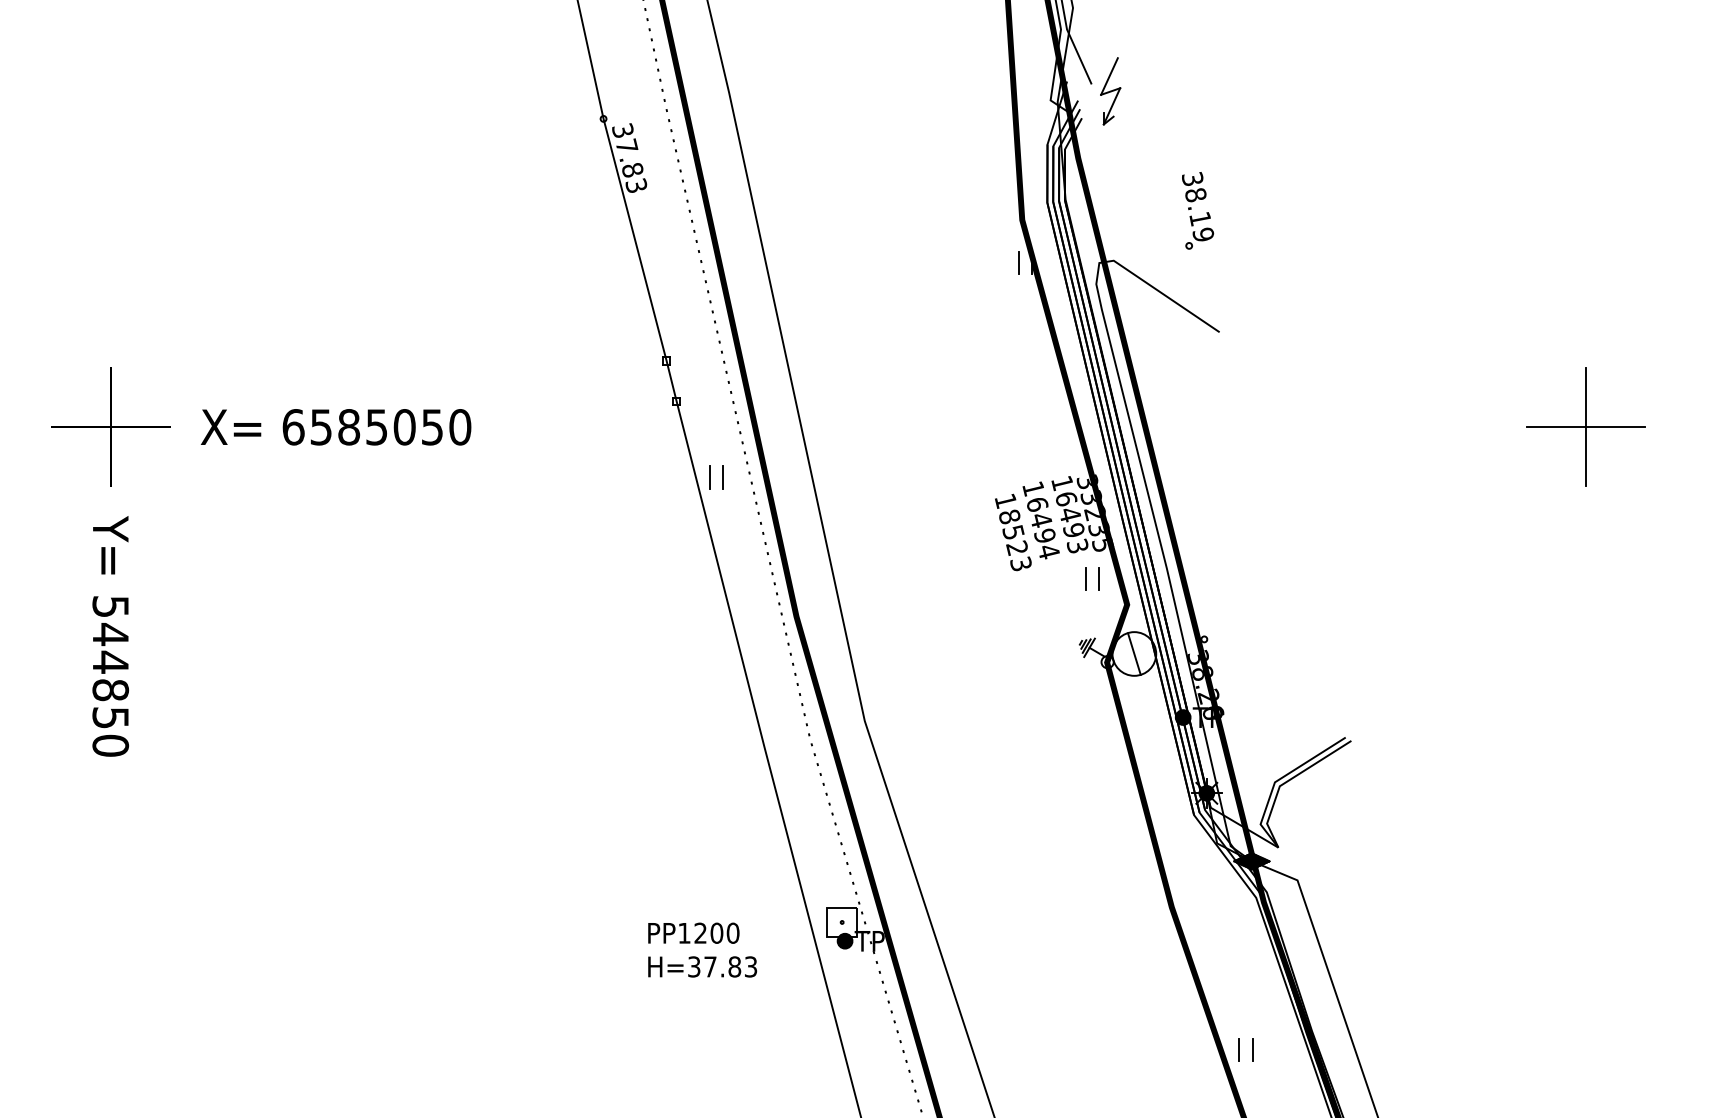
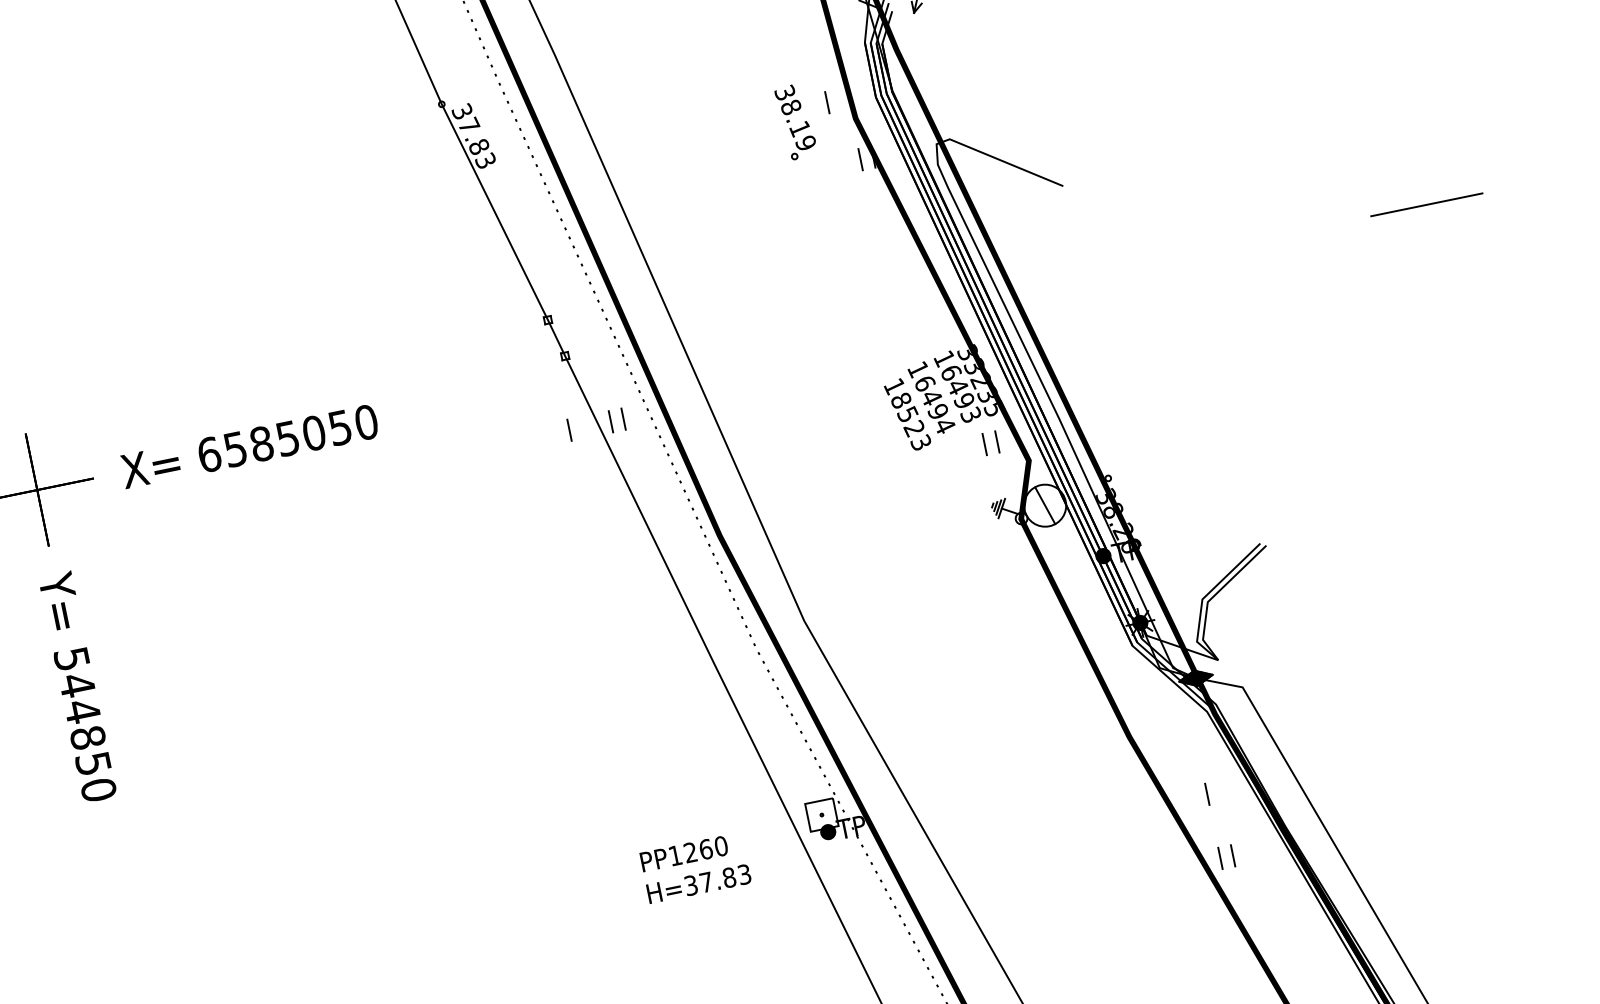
line: (996, 197) -> (827, 102), added
part: (1191, 209) -> (789, 121), moved
line: (1586, 427) -> (1427, 204), removed
line: (665, 477) -> (569, 430), added
text: (716, 932) -> (705, 848), PP1200 -> PP1260
line: (1238, 981) -> (1206, 794), added

